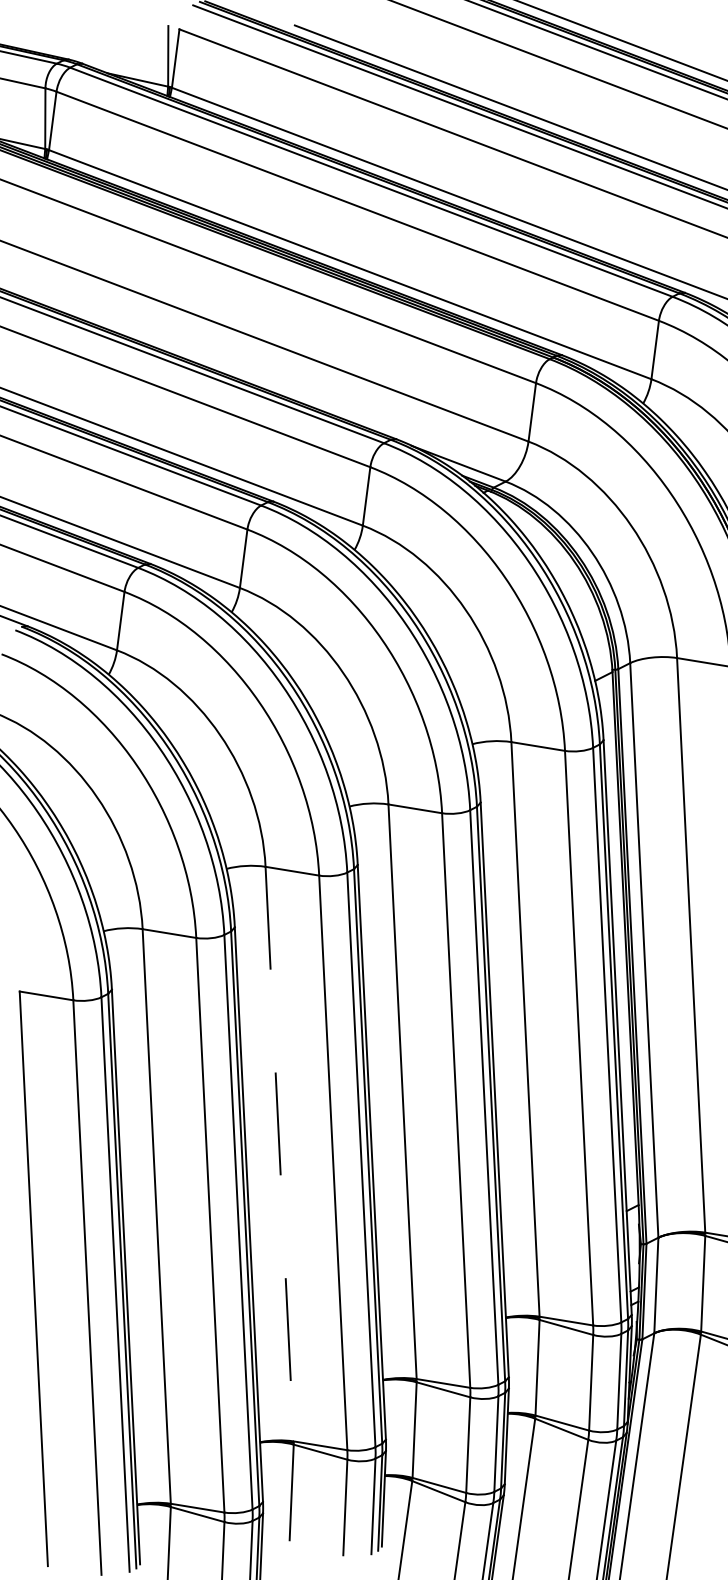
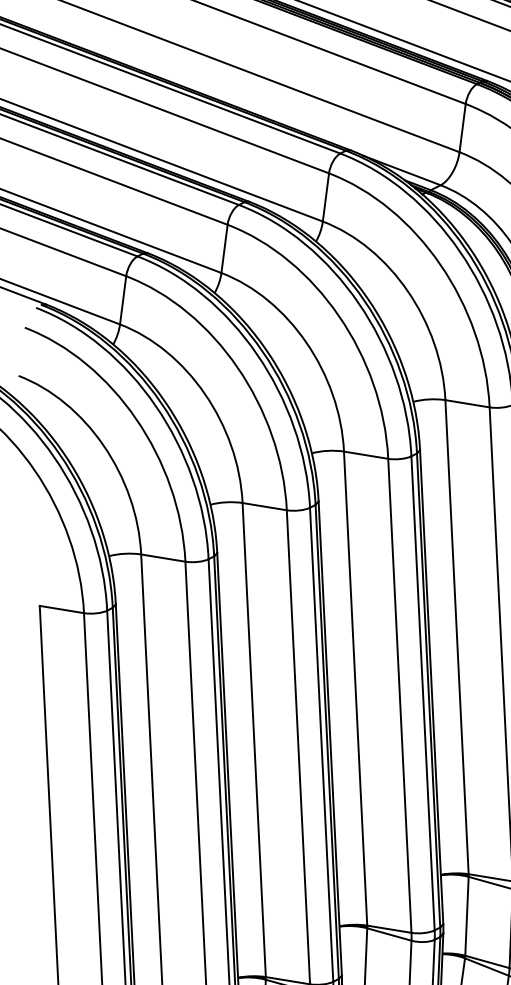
line: (279, 1154) -> (254, 740), dashed -> solid

